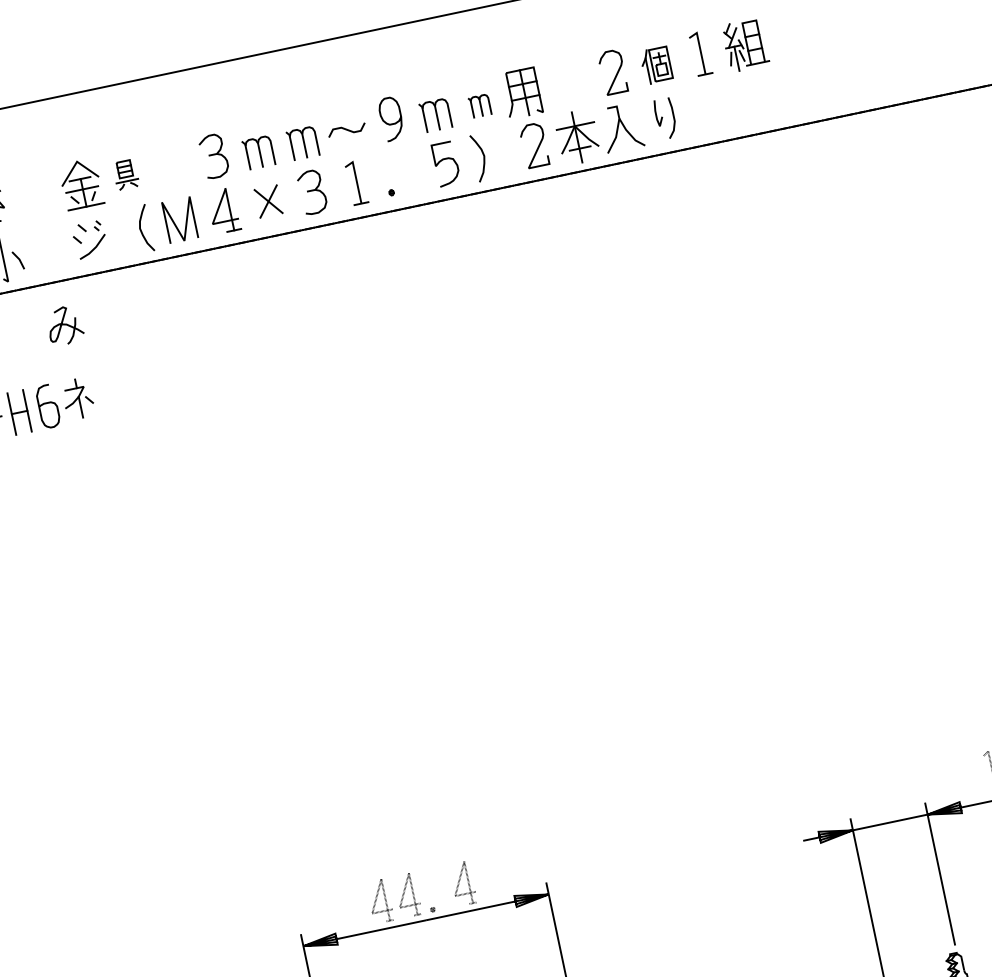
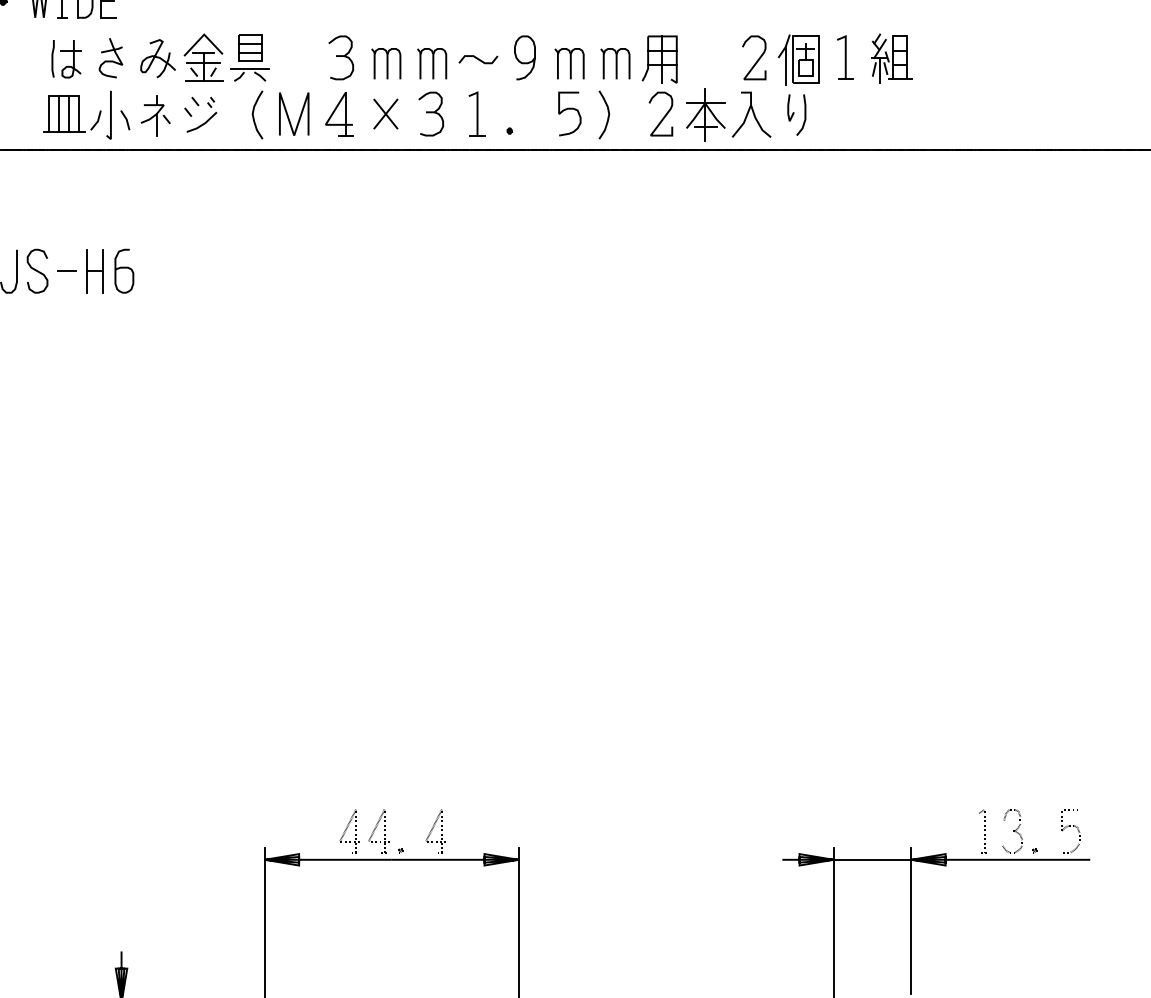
part: (655, 64) -> (798, 59), size x1.43
part: (480, 105) -> (615, 63), size x1.43
part: (125, 174) -> (249, 57), size x1.67
part: (64, 325) -> (157, 58), moved
part: (77, 398) -> (155, 115), moved

